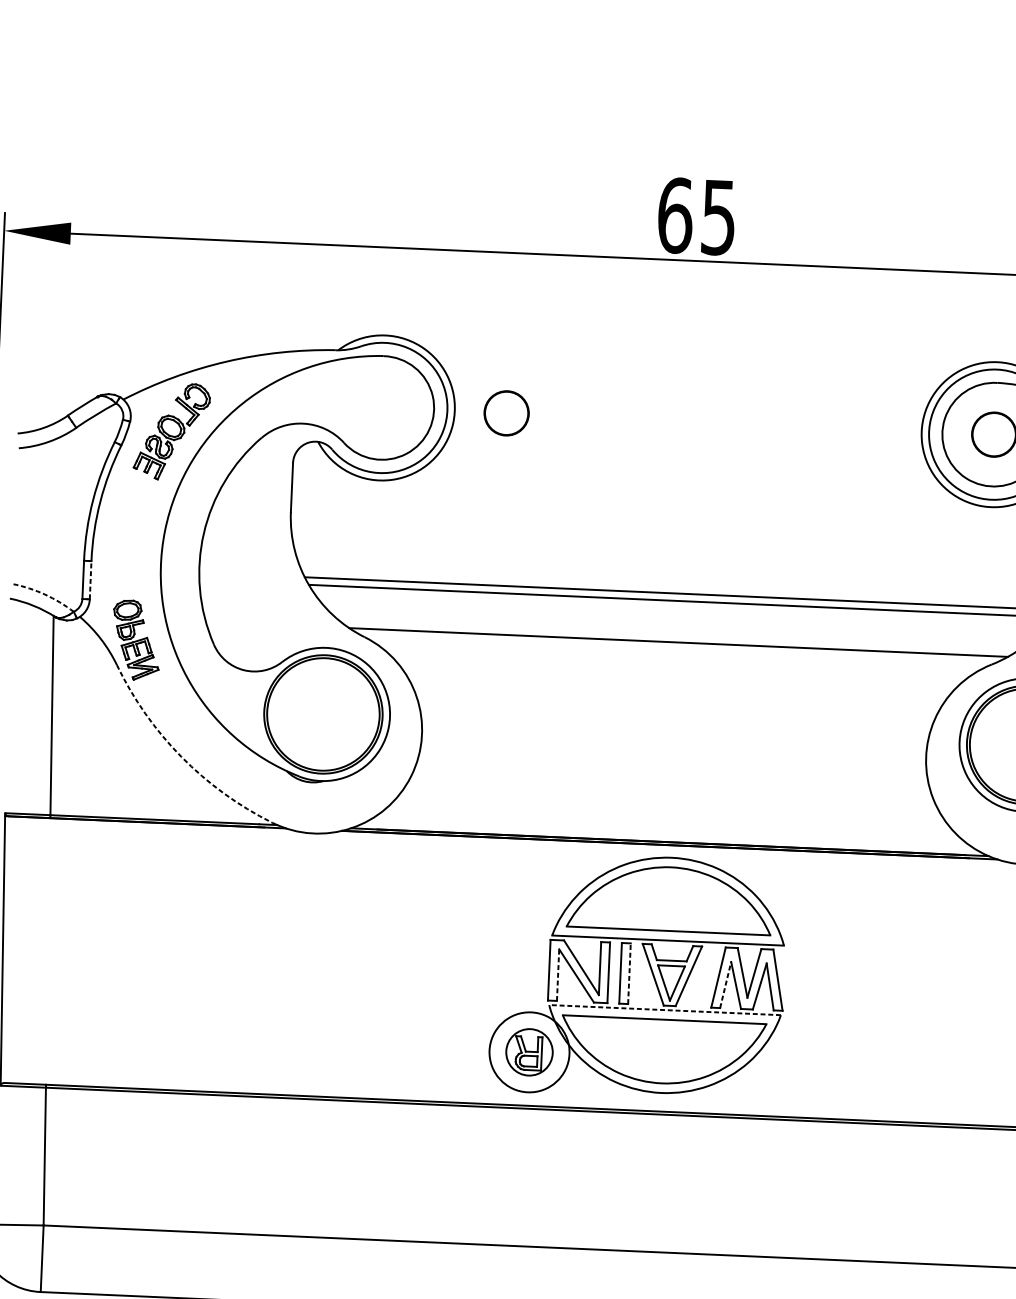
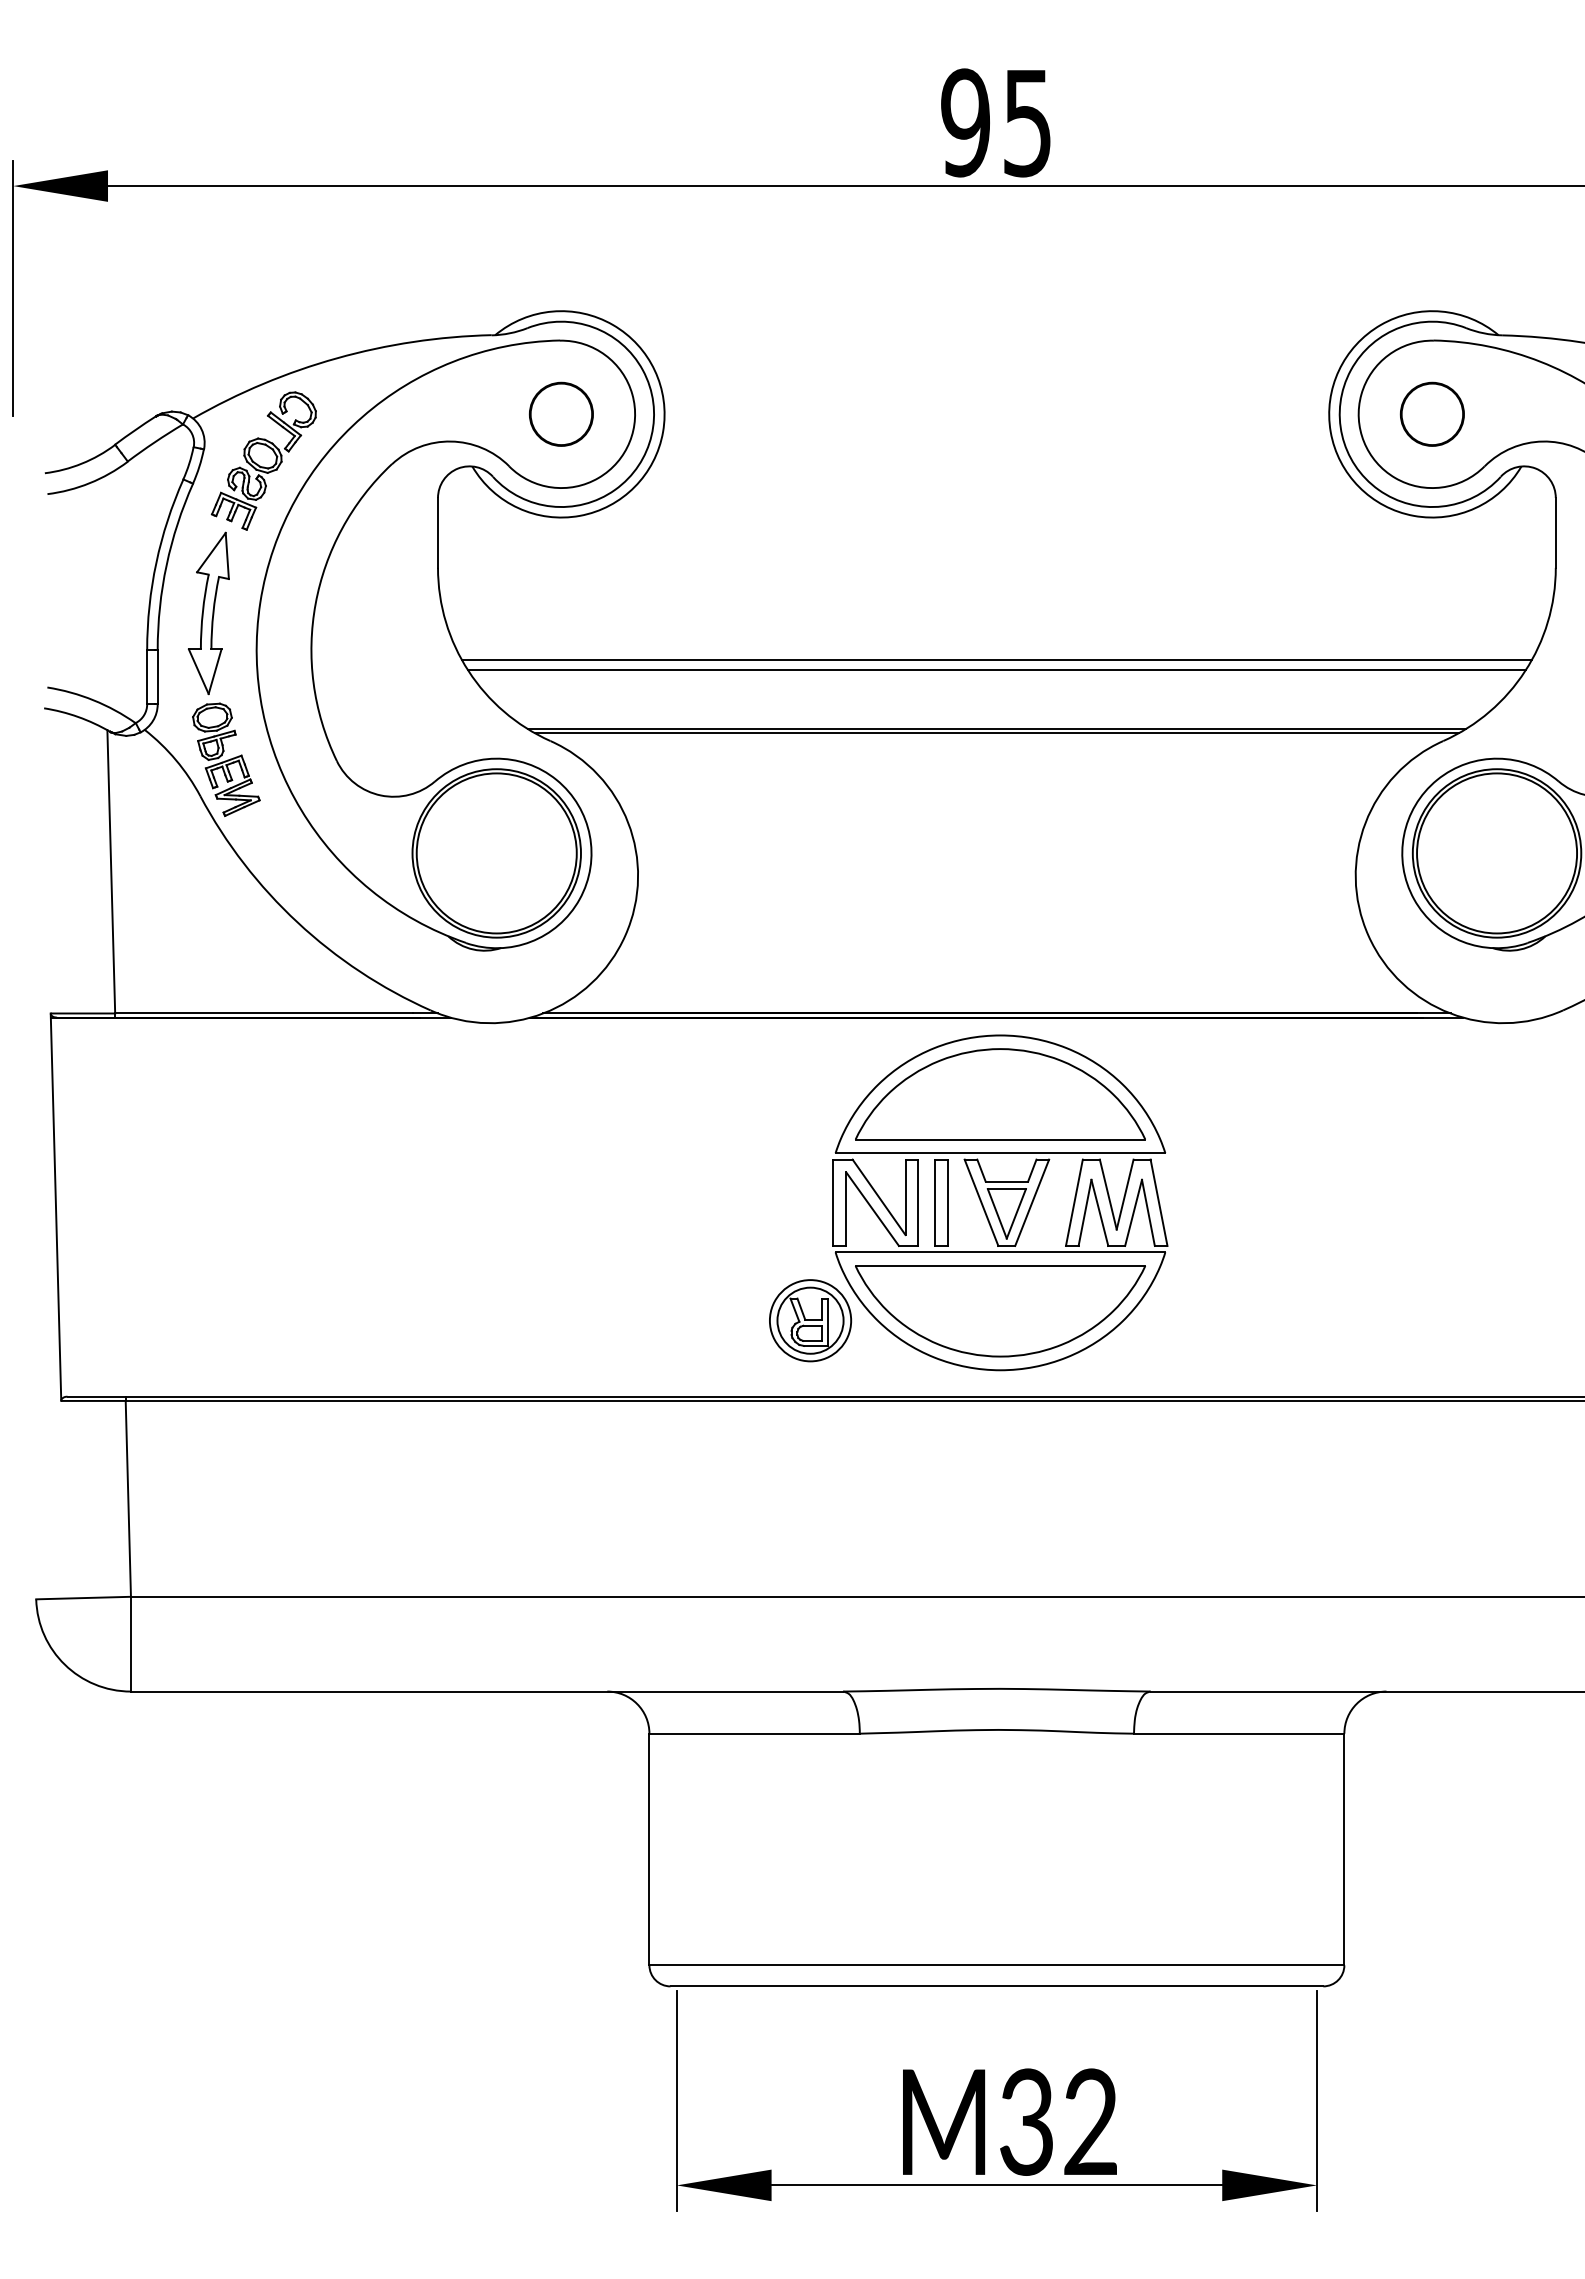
text: (675, 215) -> (965, 122), 65 -> 95
circle: (506, 412) -> (560, 413), moved
part: (128, 537) -> (208, 613), added
line: (90, 579) -> (157, 676), dashed -> solid
arc: (44, 594) -> (93, 700), dashed -> solid
line: (678, 645) -> (996, 733), added
arc: (181, 756) -> (297, 922), dashed -> solid
line: (629, 973) -> (947, 1202), dashed -> solid
line: (558, 975) -> (846, 1209), dashed -> solid
line: (726, 984) -> (1085, 1212), dashed -> solid
line: (665, 1010) -> (1000, 1252), dashed -> solid
circle: (529, 1052) -> (810, 1320), size x0.71

